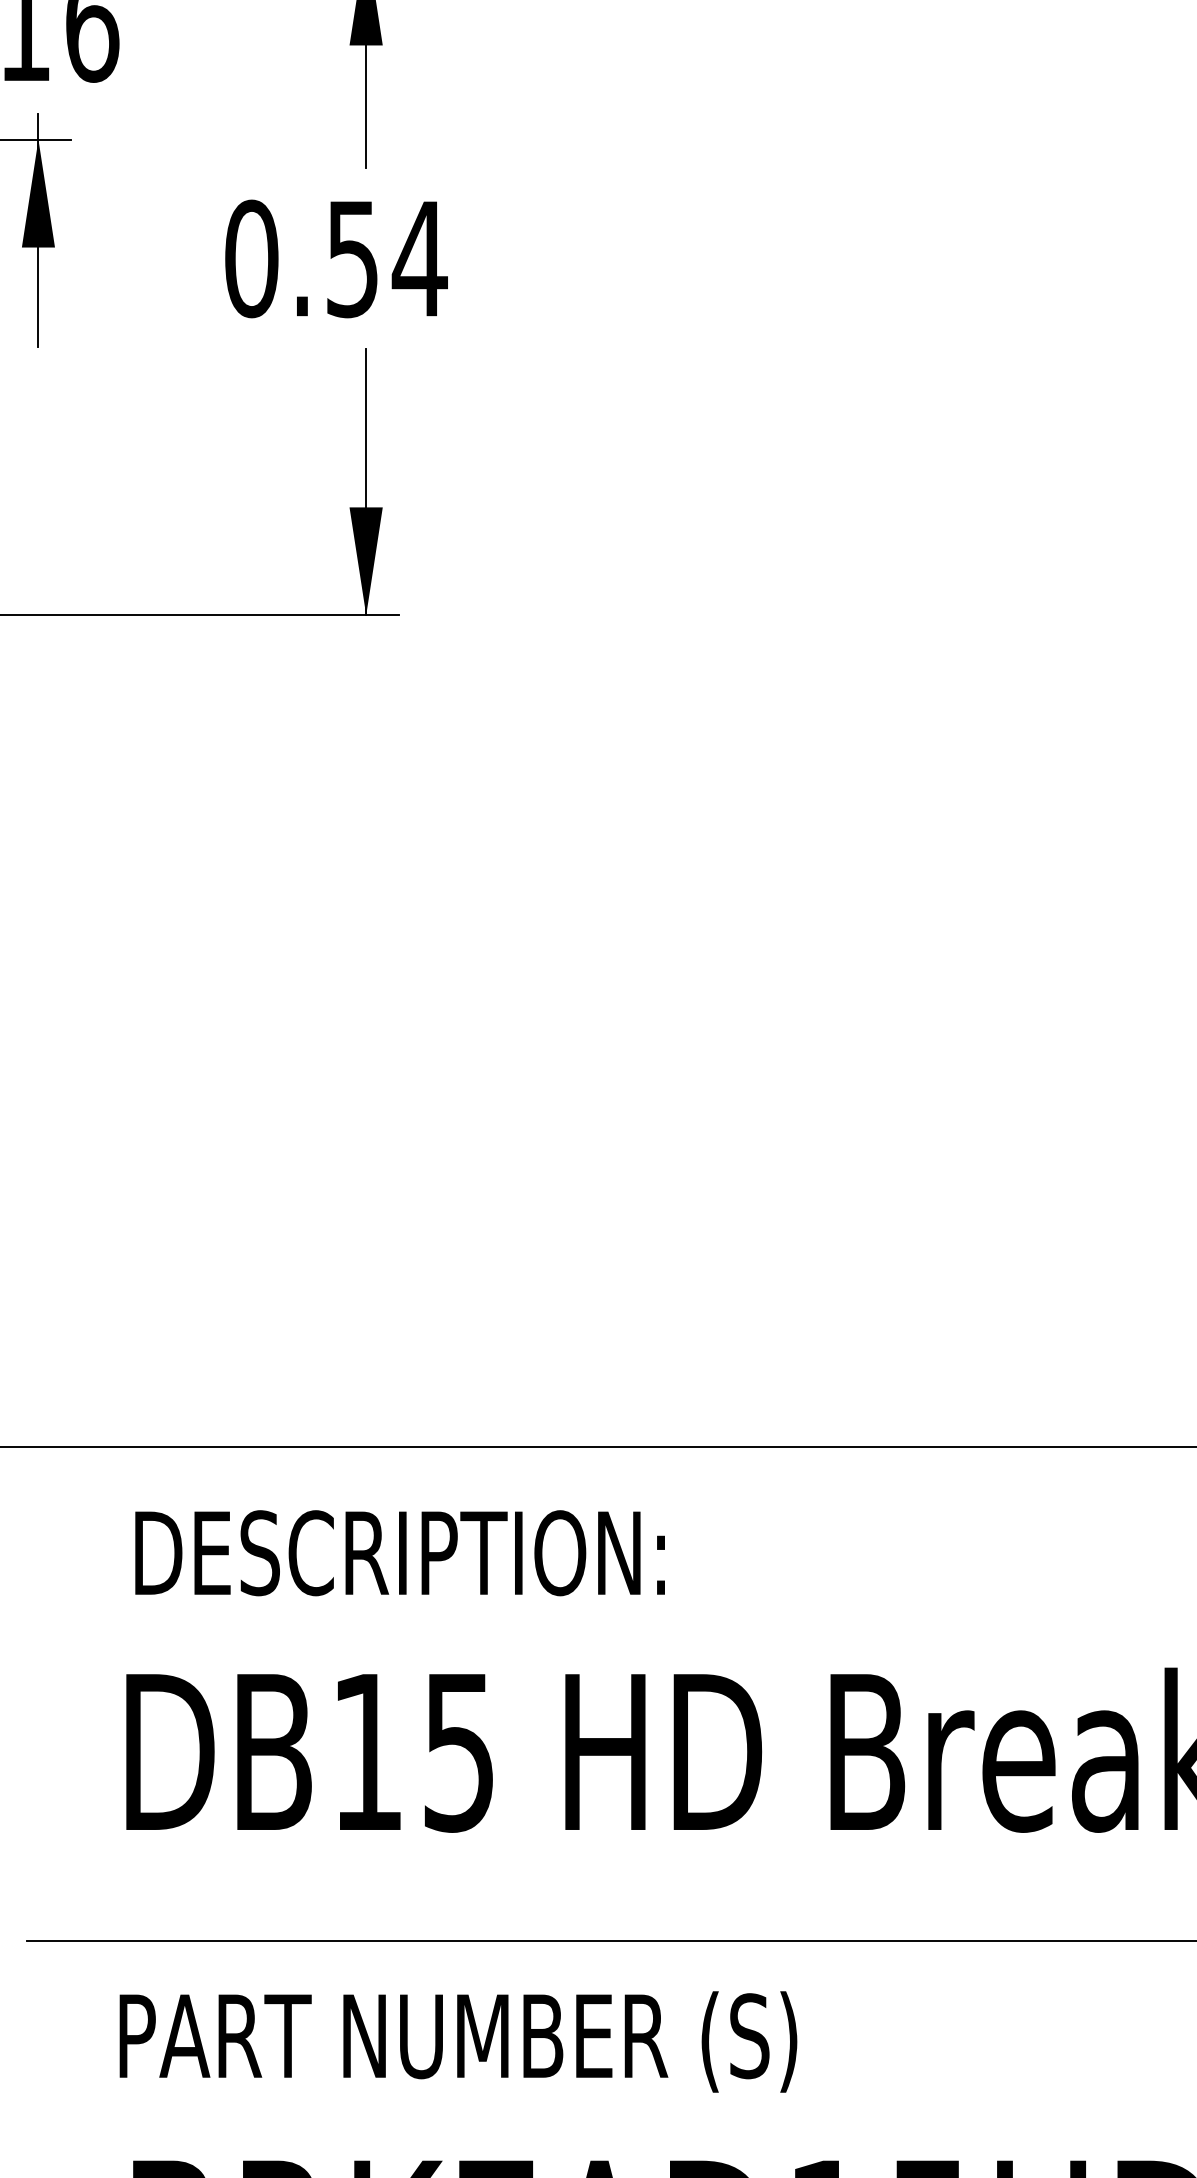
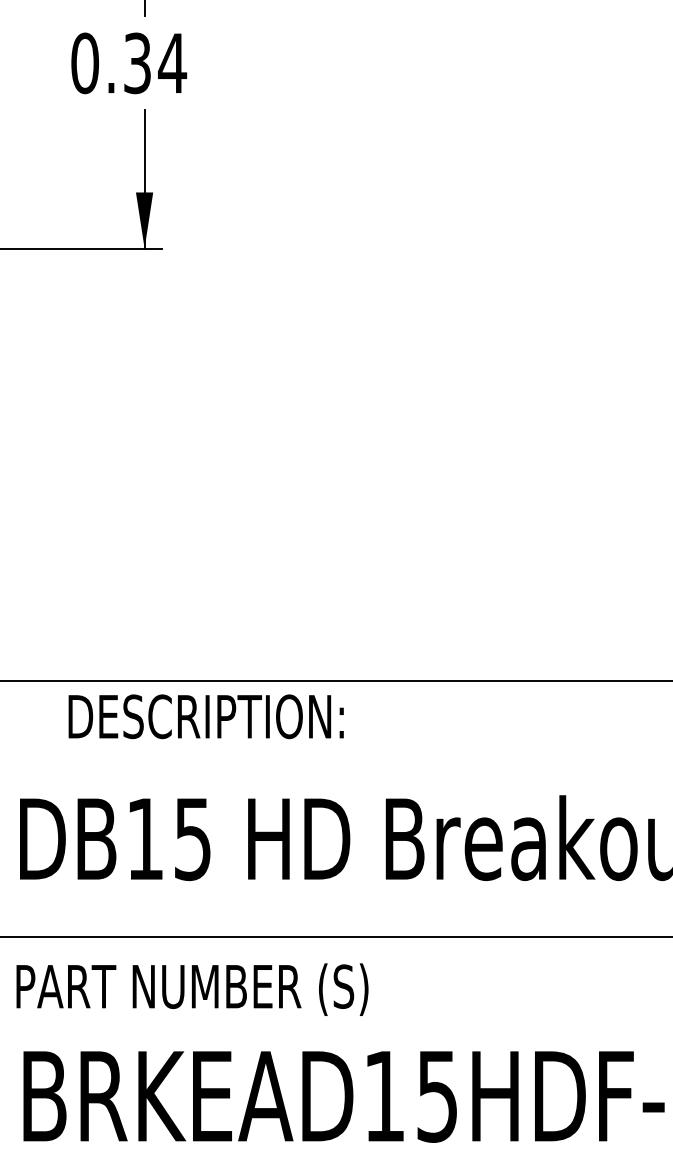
text: (352, 257) -> (137, 62), 0.54 -> 0.34
text: (398, 1552) -> (205, 716), moved

